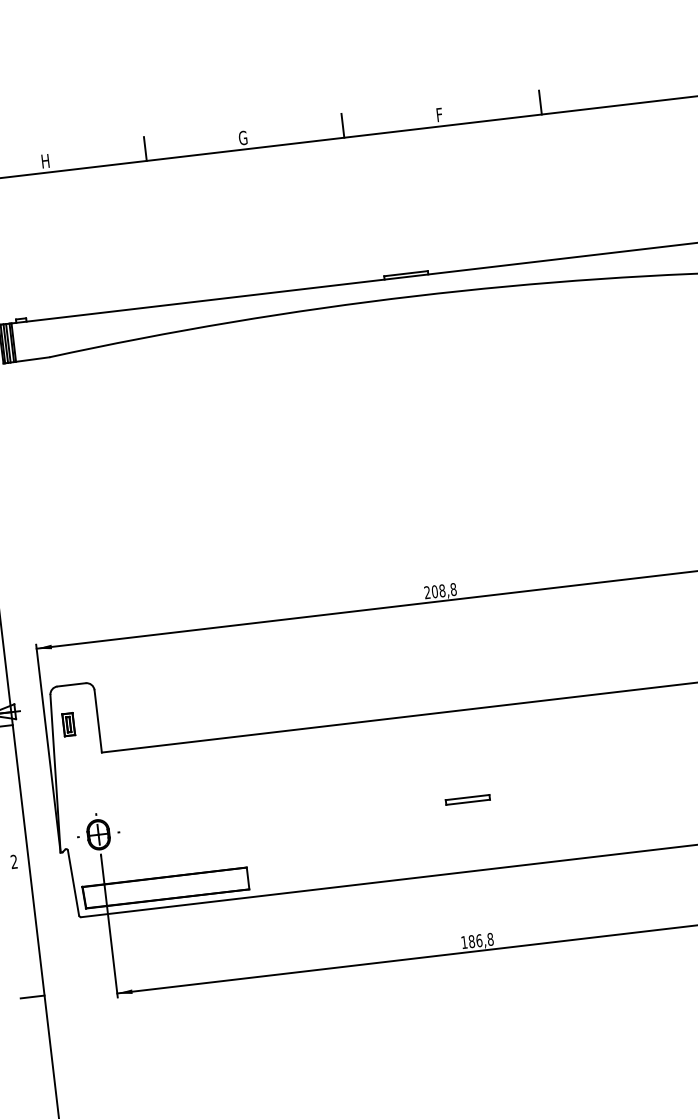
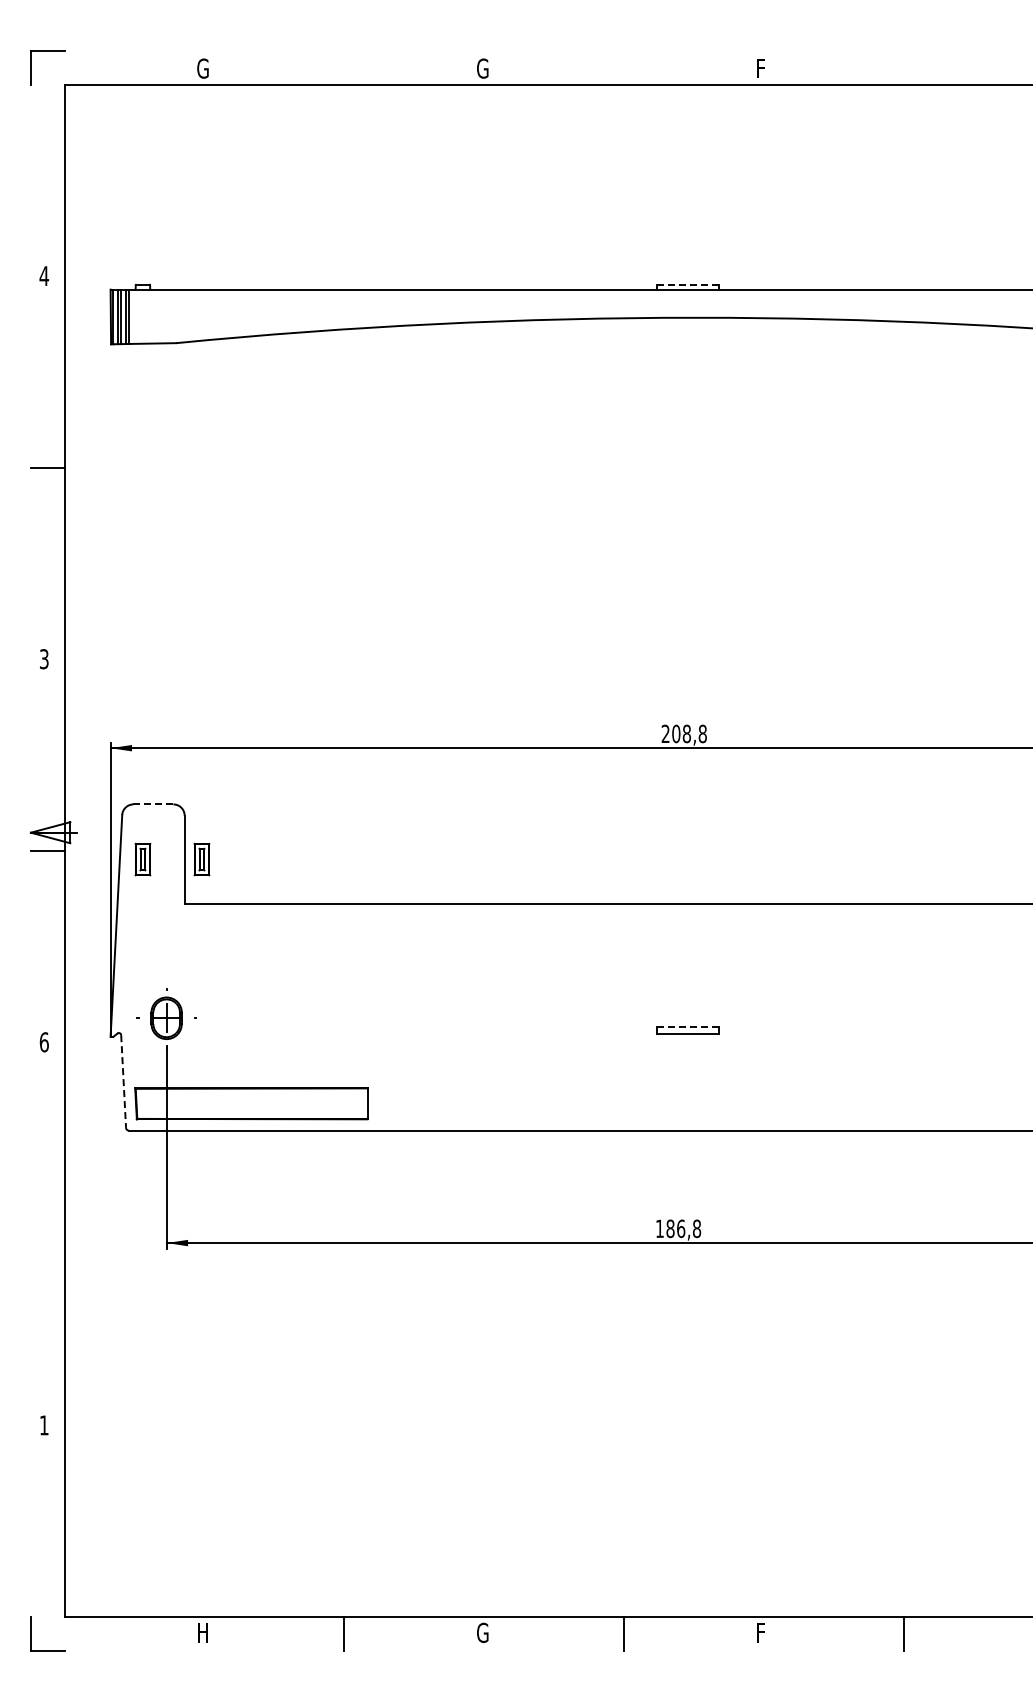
line: (540, 102) -> (904, 67), removed
line: (343, 125) -> (624, 67), removed
line: (145, 148) -> (344, 67), removed
text: (45, 161) -> (202, 68), H -> G
line: (406, 273) -> (688, 284), solid -> dashed
line: (71, 684) -> (153, 804), solid -> dashed
part: (110, 719) -> (201, 859), added
line: (467, 797) -> (688, 1026), solid -> dashed
text: (13, 862) -> (43, 1042), 2 -> 6
line: (73, 883) -> (123, 1082), solid -> dashed
line: (32, 997) -> (47, 1234), removed

